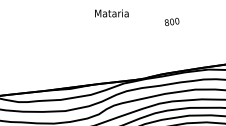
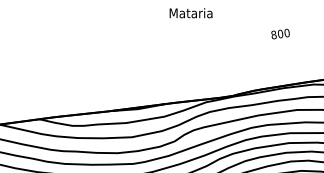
text: (172, 21) -> (280, 33), moved

